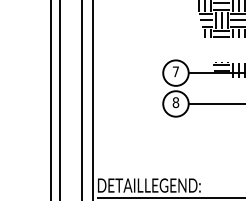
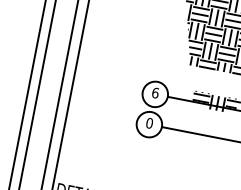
text: (175, 71) -> (155, 92), 7 -> 6
text: (175, 102) -> (149, 123), 8 -> 0

